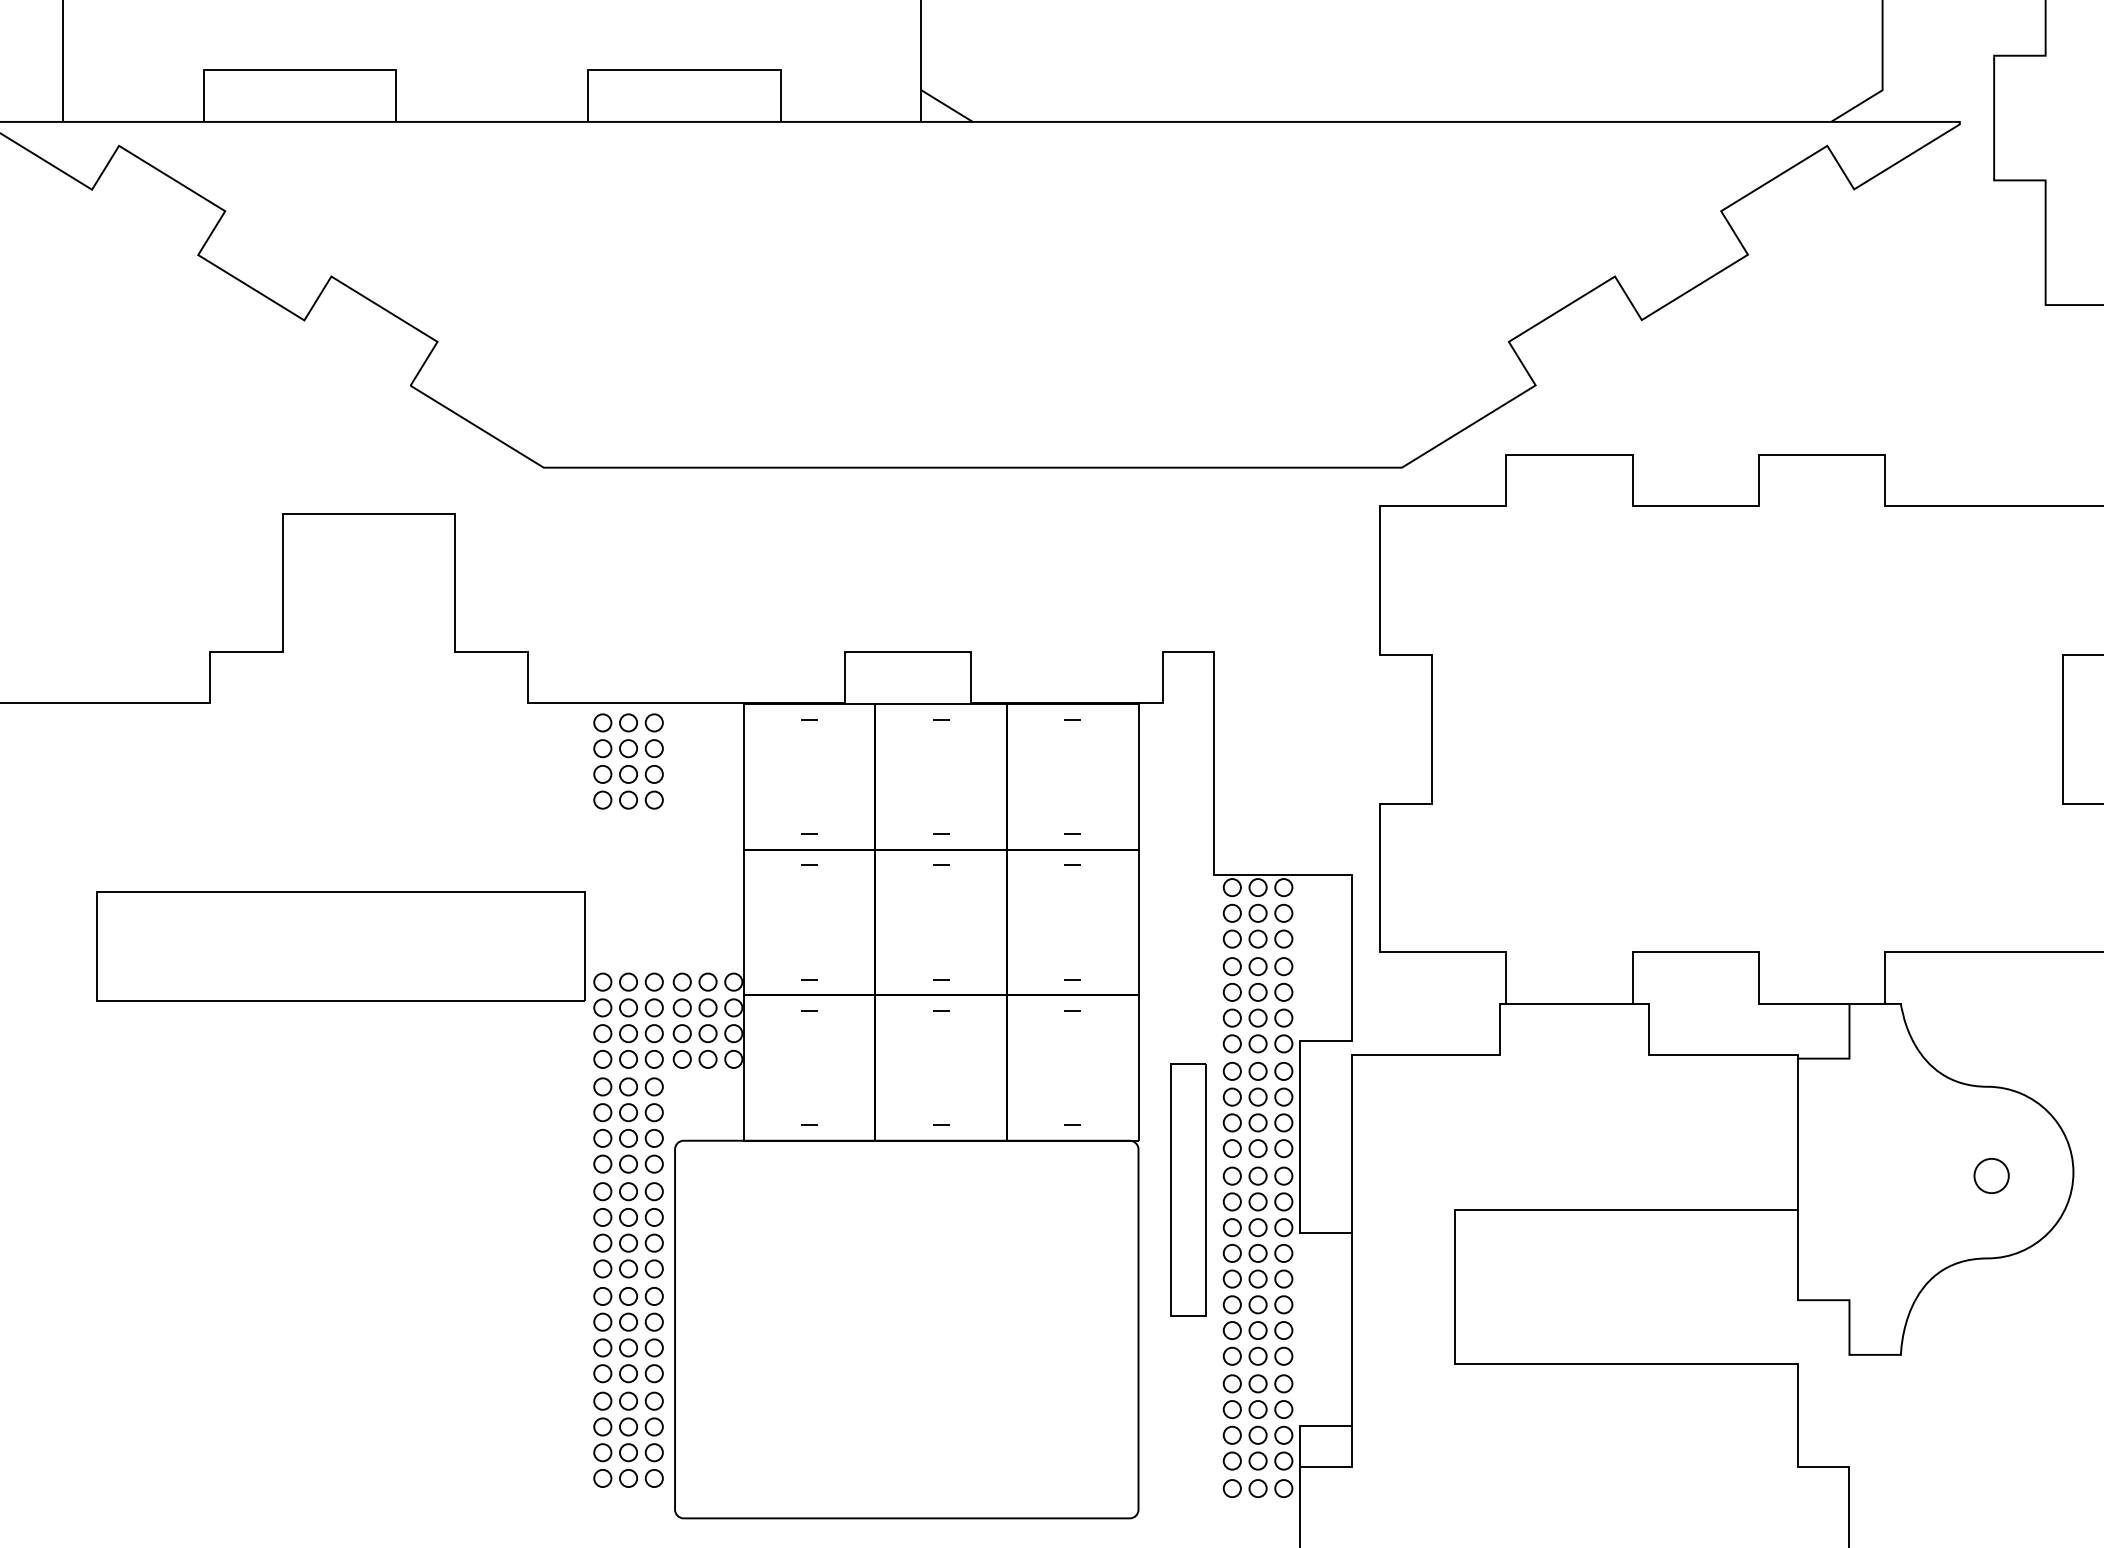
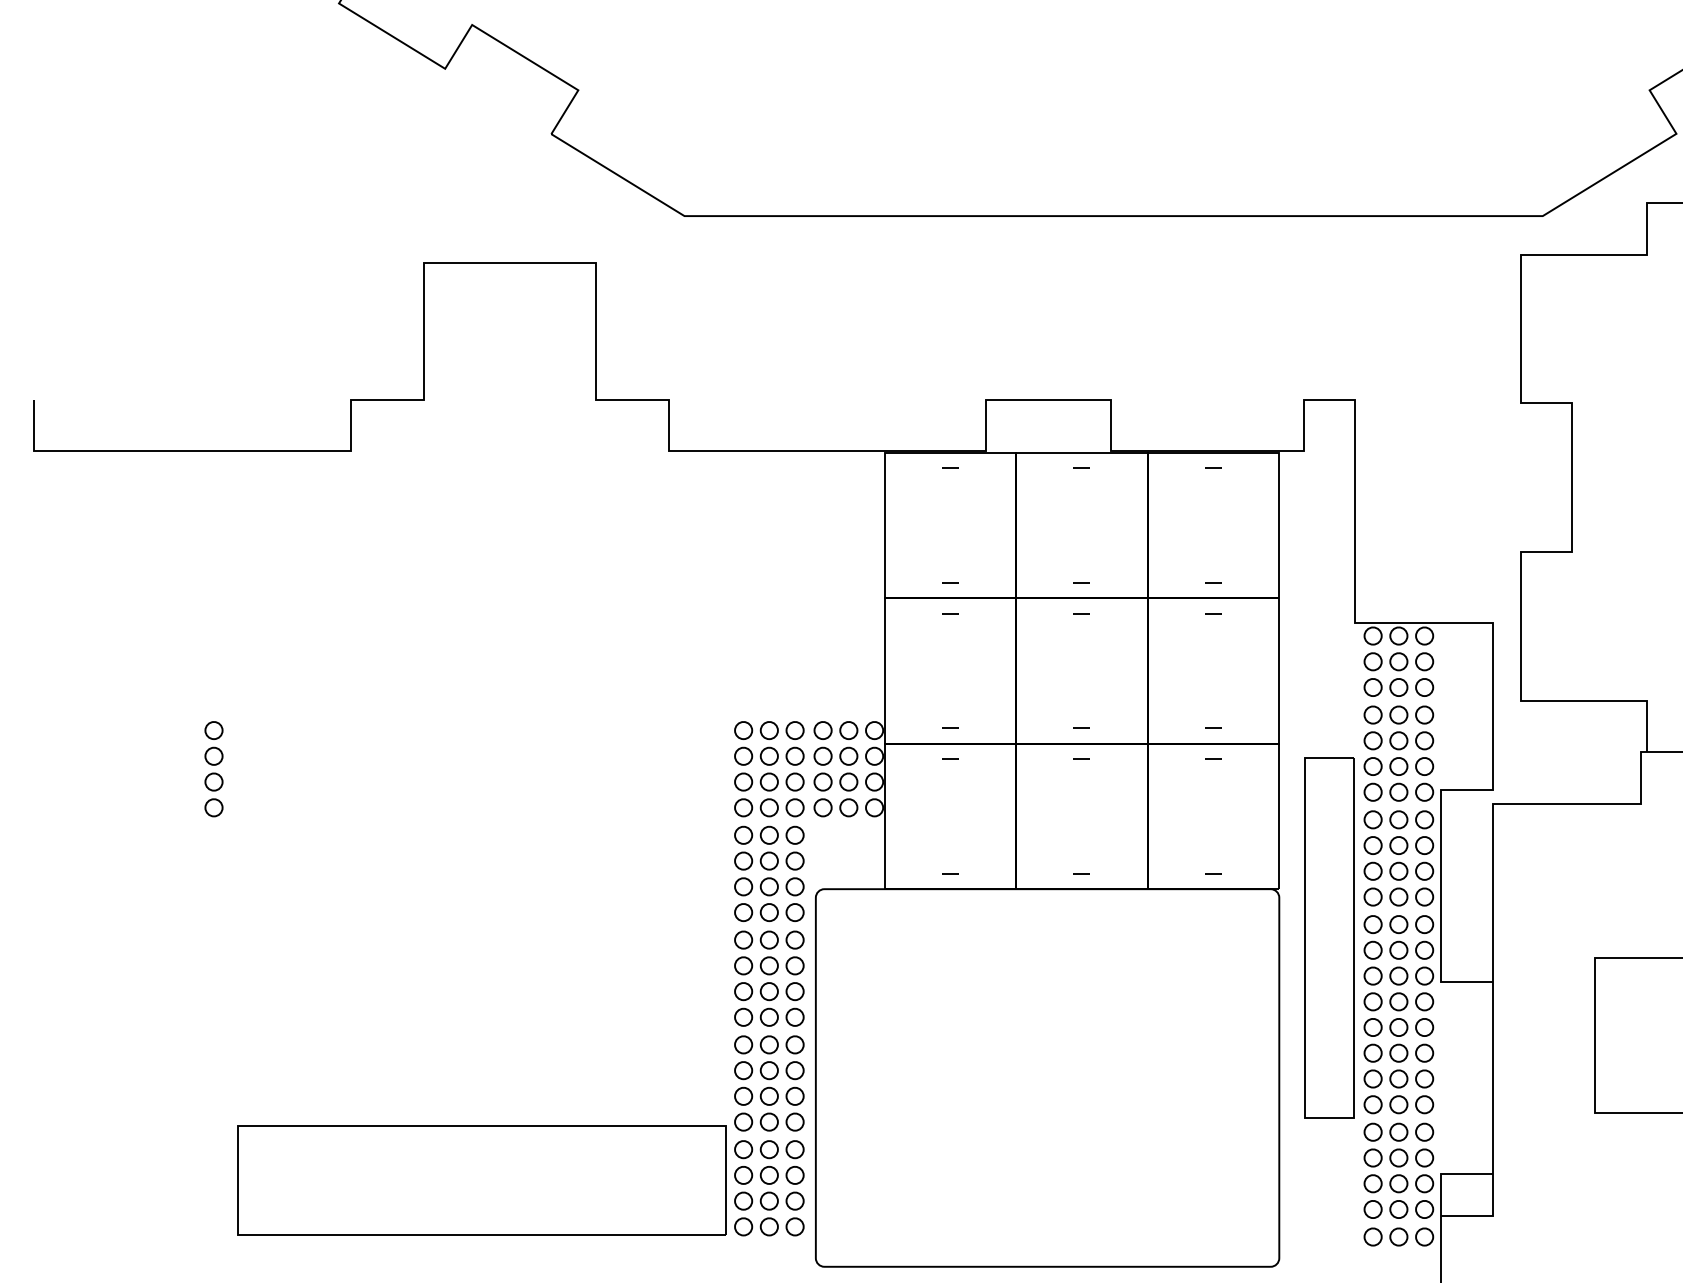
part: (628, 761) -> (769, 509), removed
part: (340, 946) -> (481, 1180), moved
part: (72, 1020) -> (213, 768), added
part: (1188, 1189) -> (1329, 937), size x1.43

